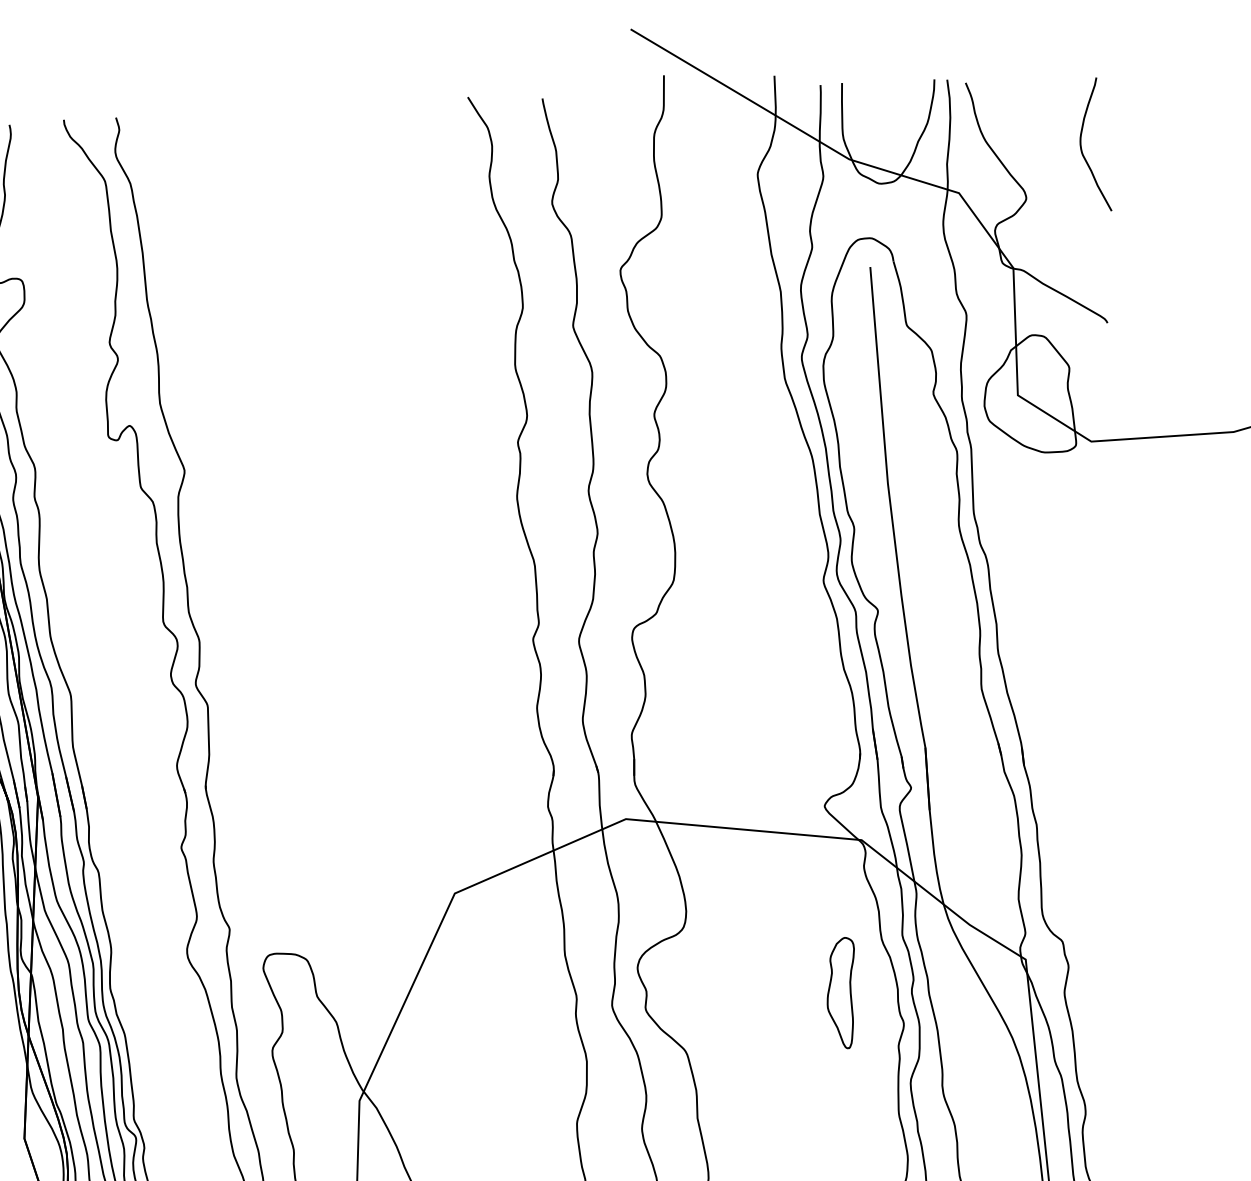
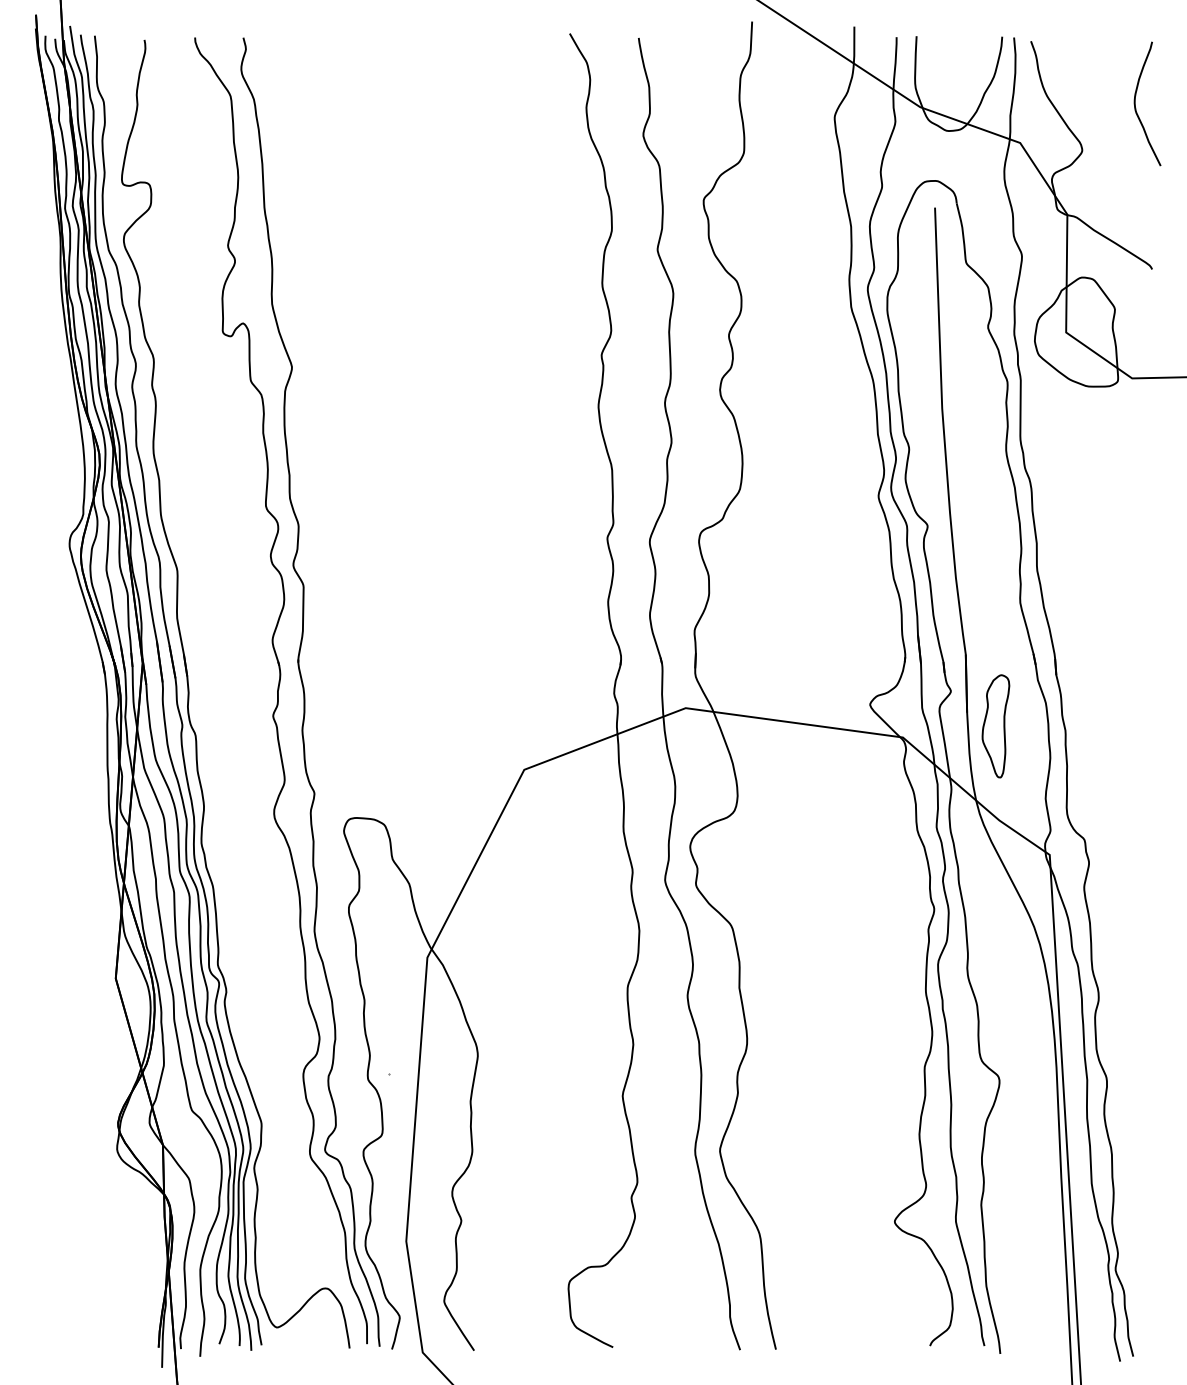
part: (841, 993) -> (995, 726), moved

